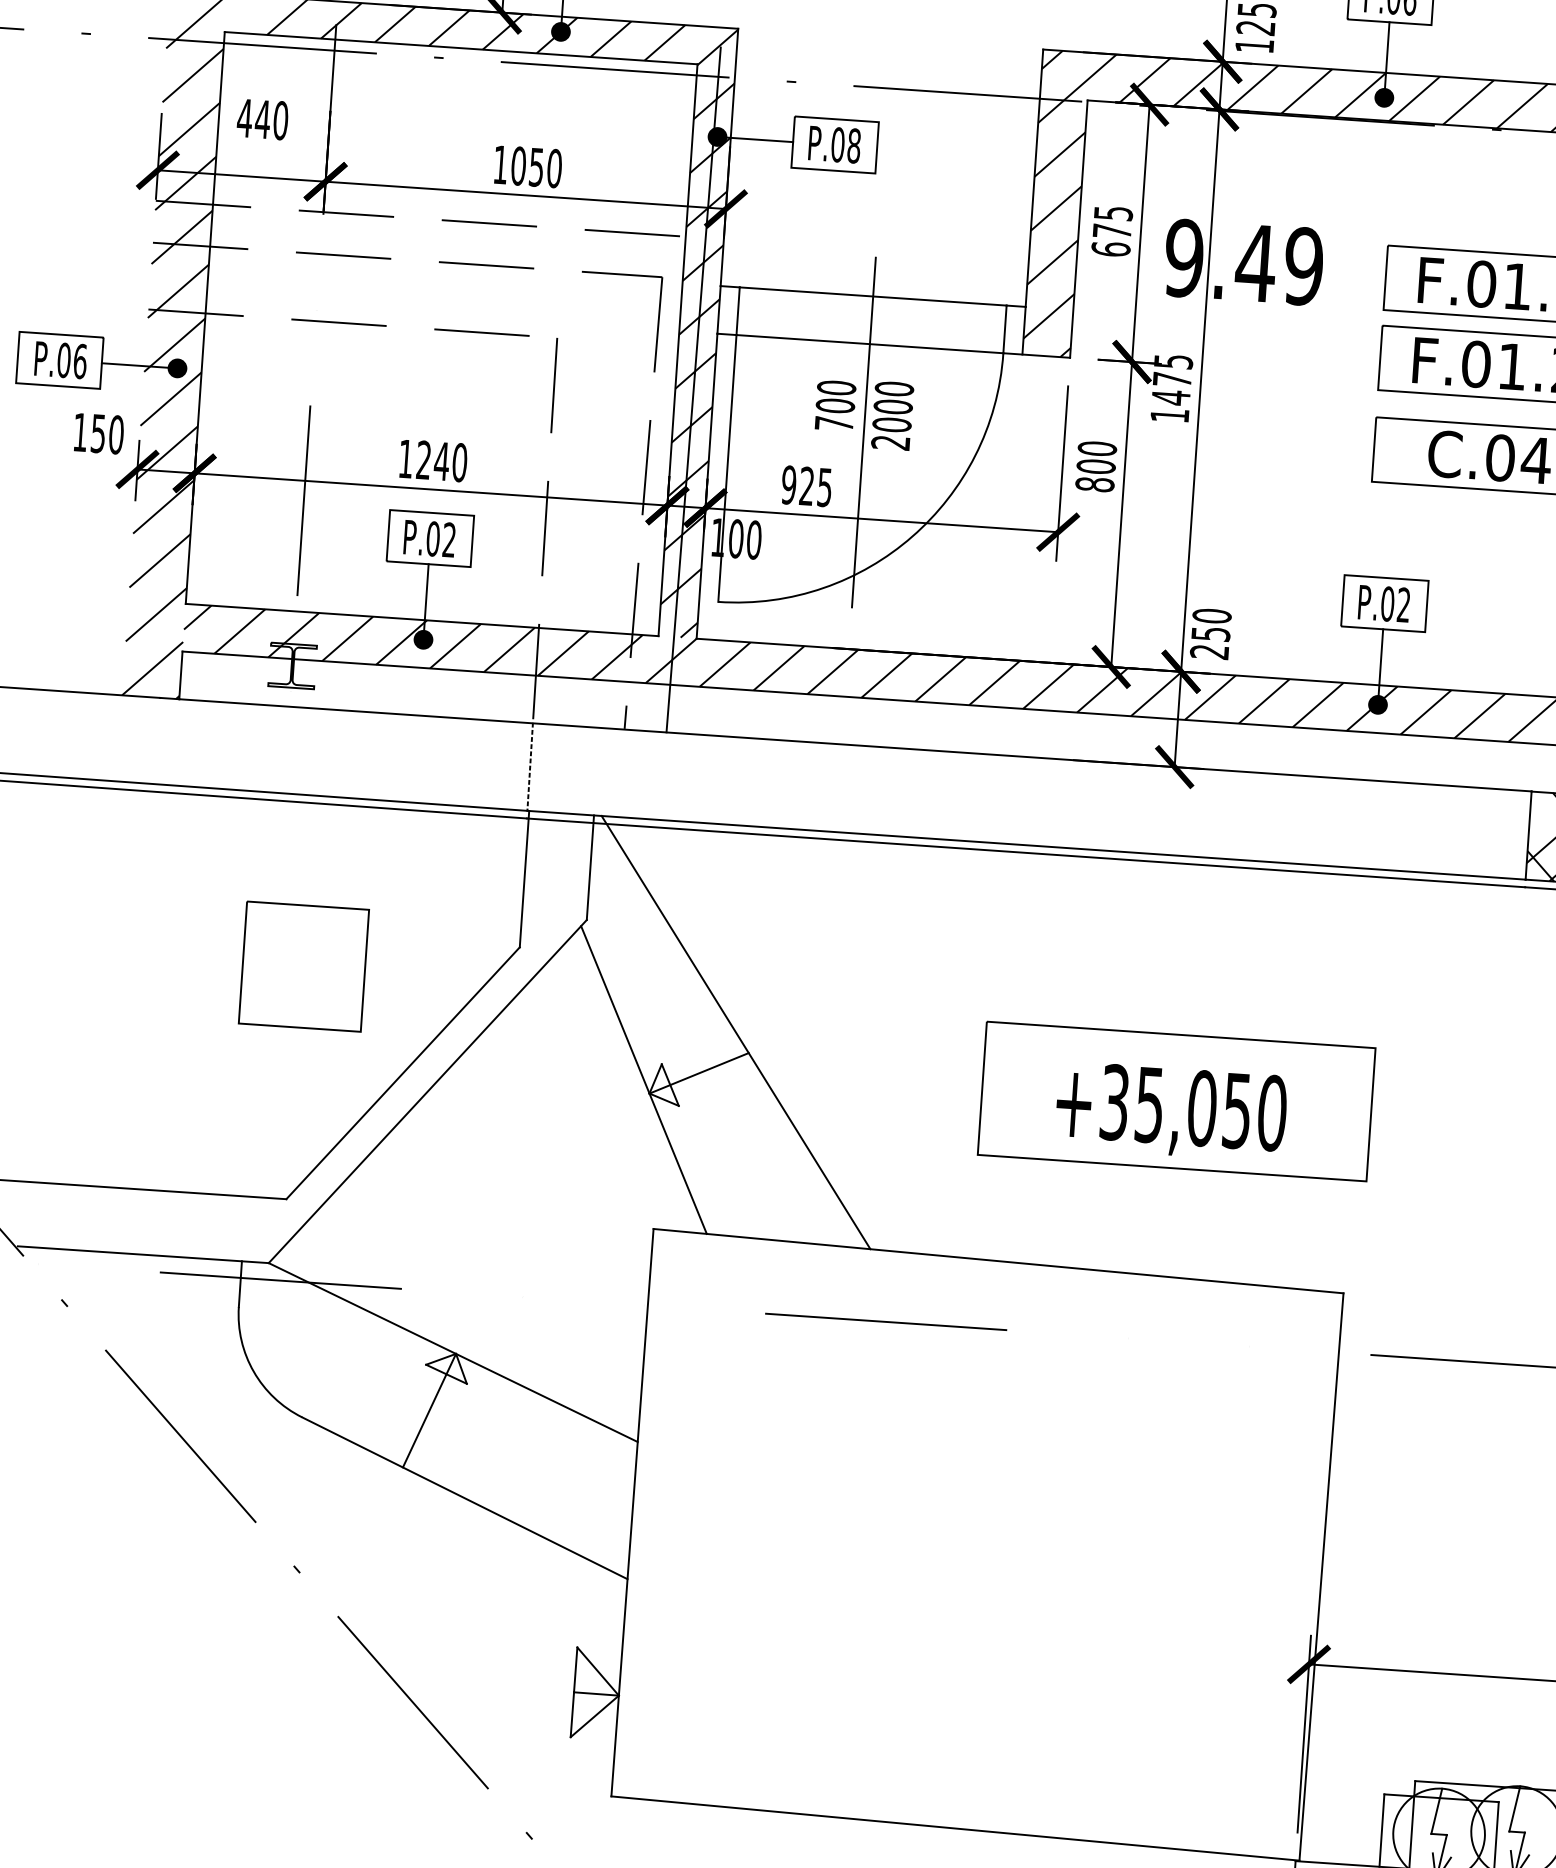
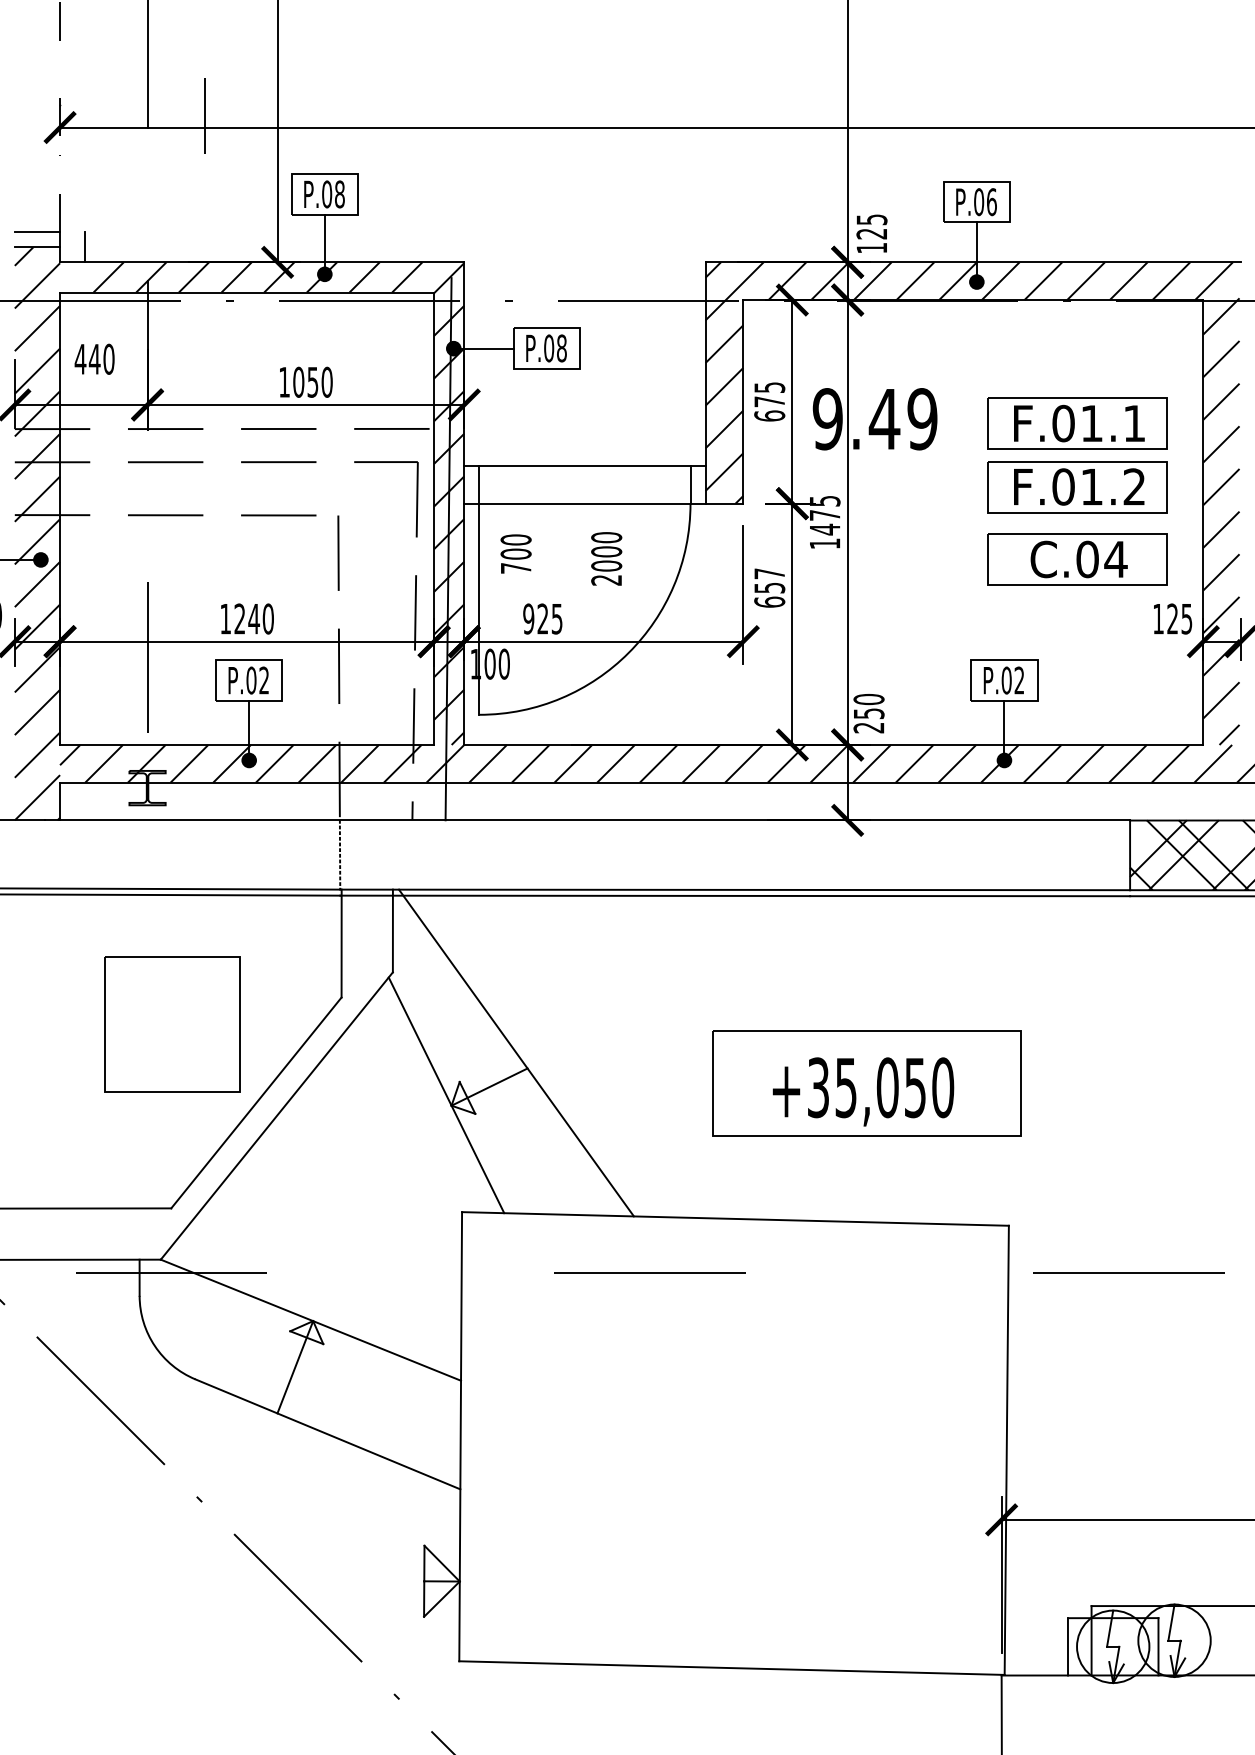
text: (834, 405) -> (515, 553), moved
line: (863, 432) -> (584, 573), removed
text: (1095, 466) -> (769, 587), 800 -> 657
part: (303, 966) -> (172, 1024), size x1.4

